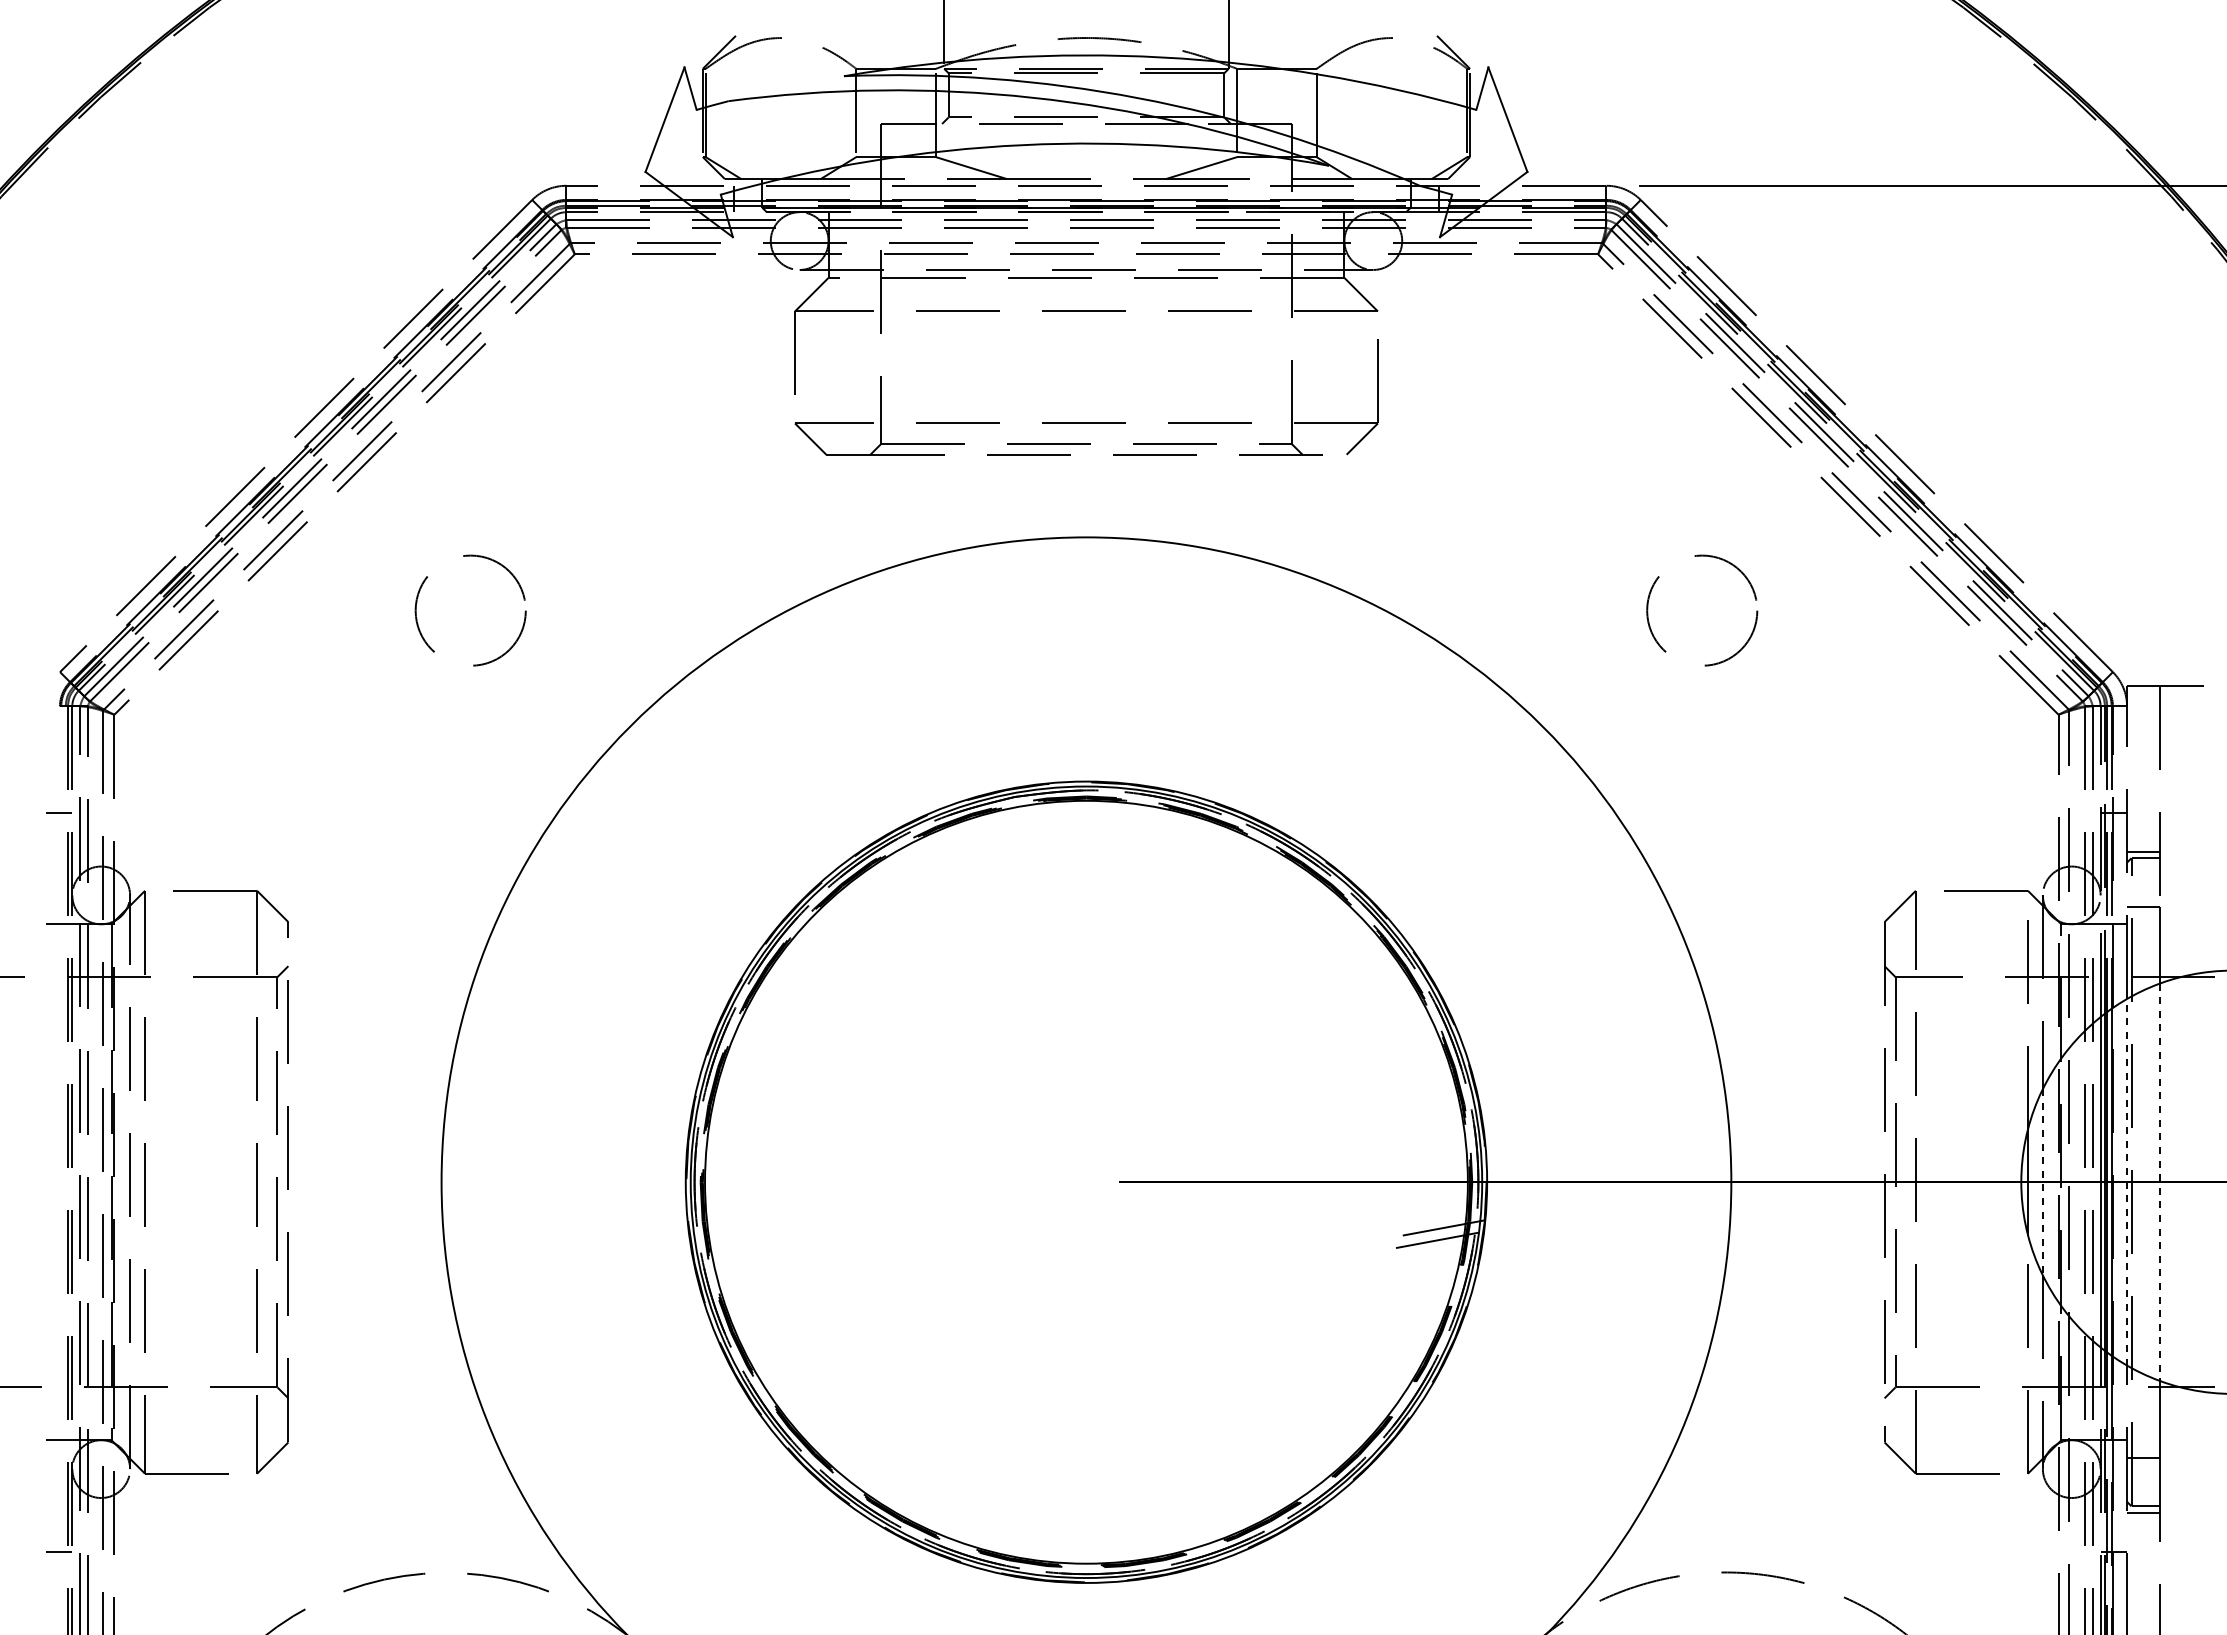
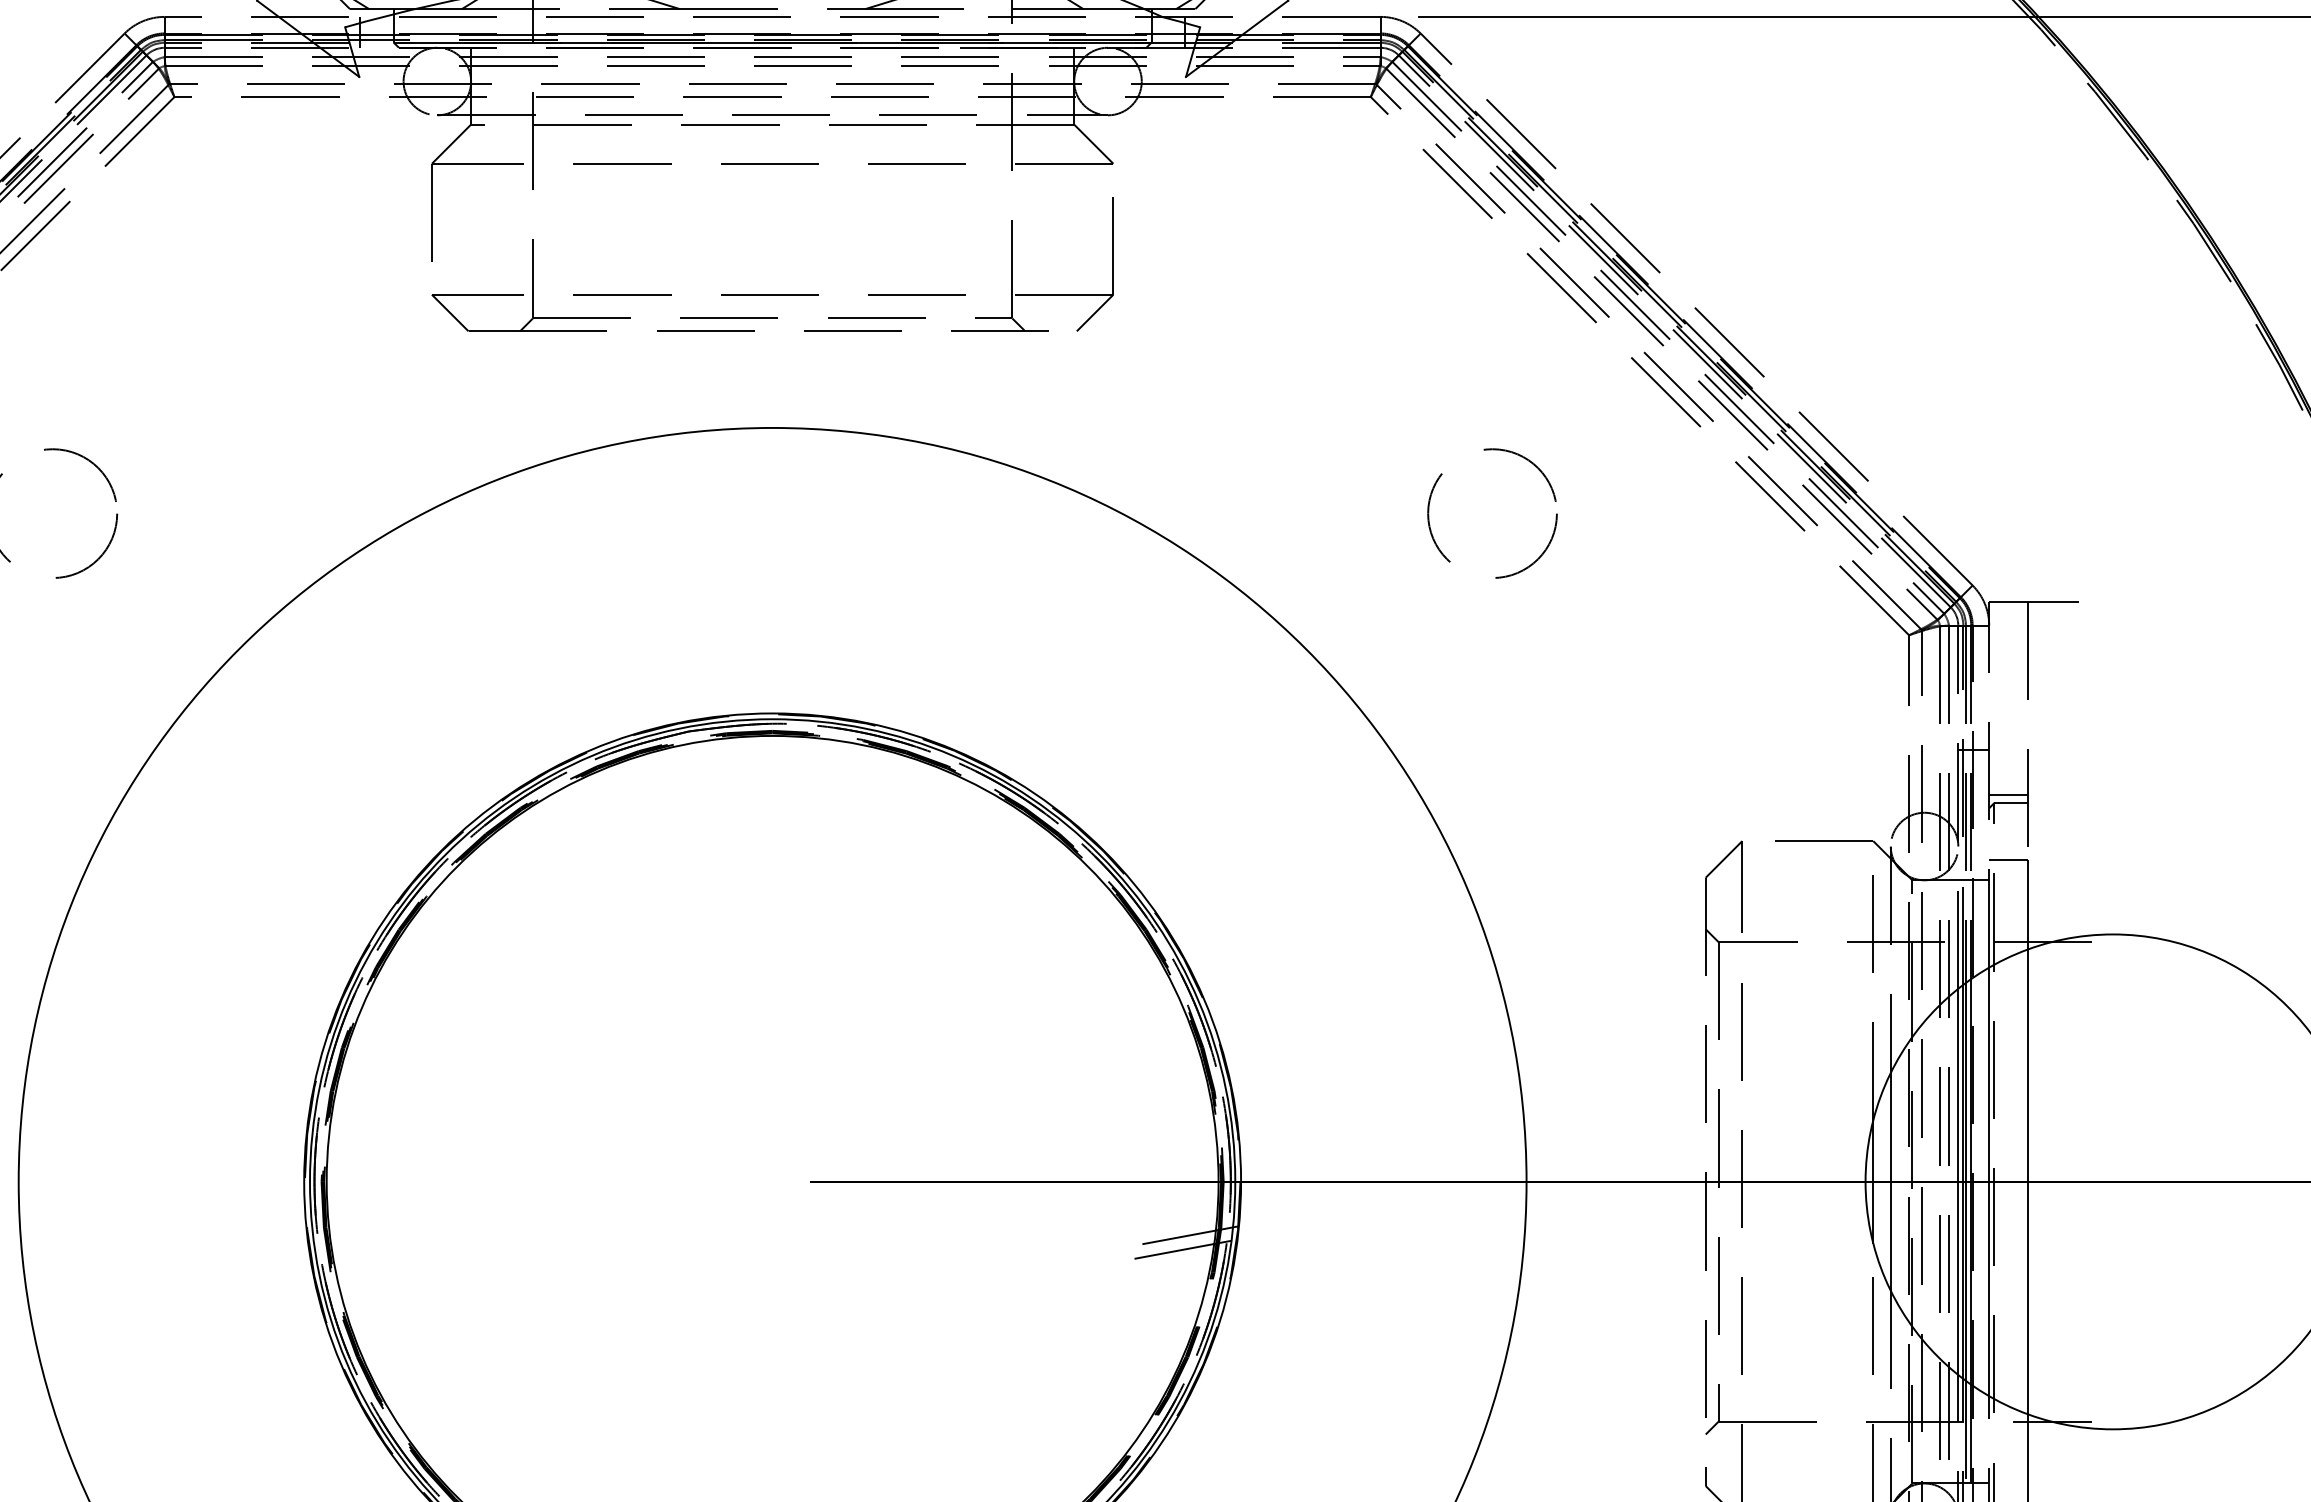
line: (2127, 1181) -> (1989, 1180), dashed -> solid
line: (2042, 1182) -> (1890, 1182), dashed -> solid
line: (2160, 1182) -> (2028, 1182), dashed -> solid

